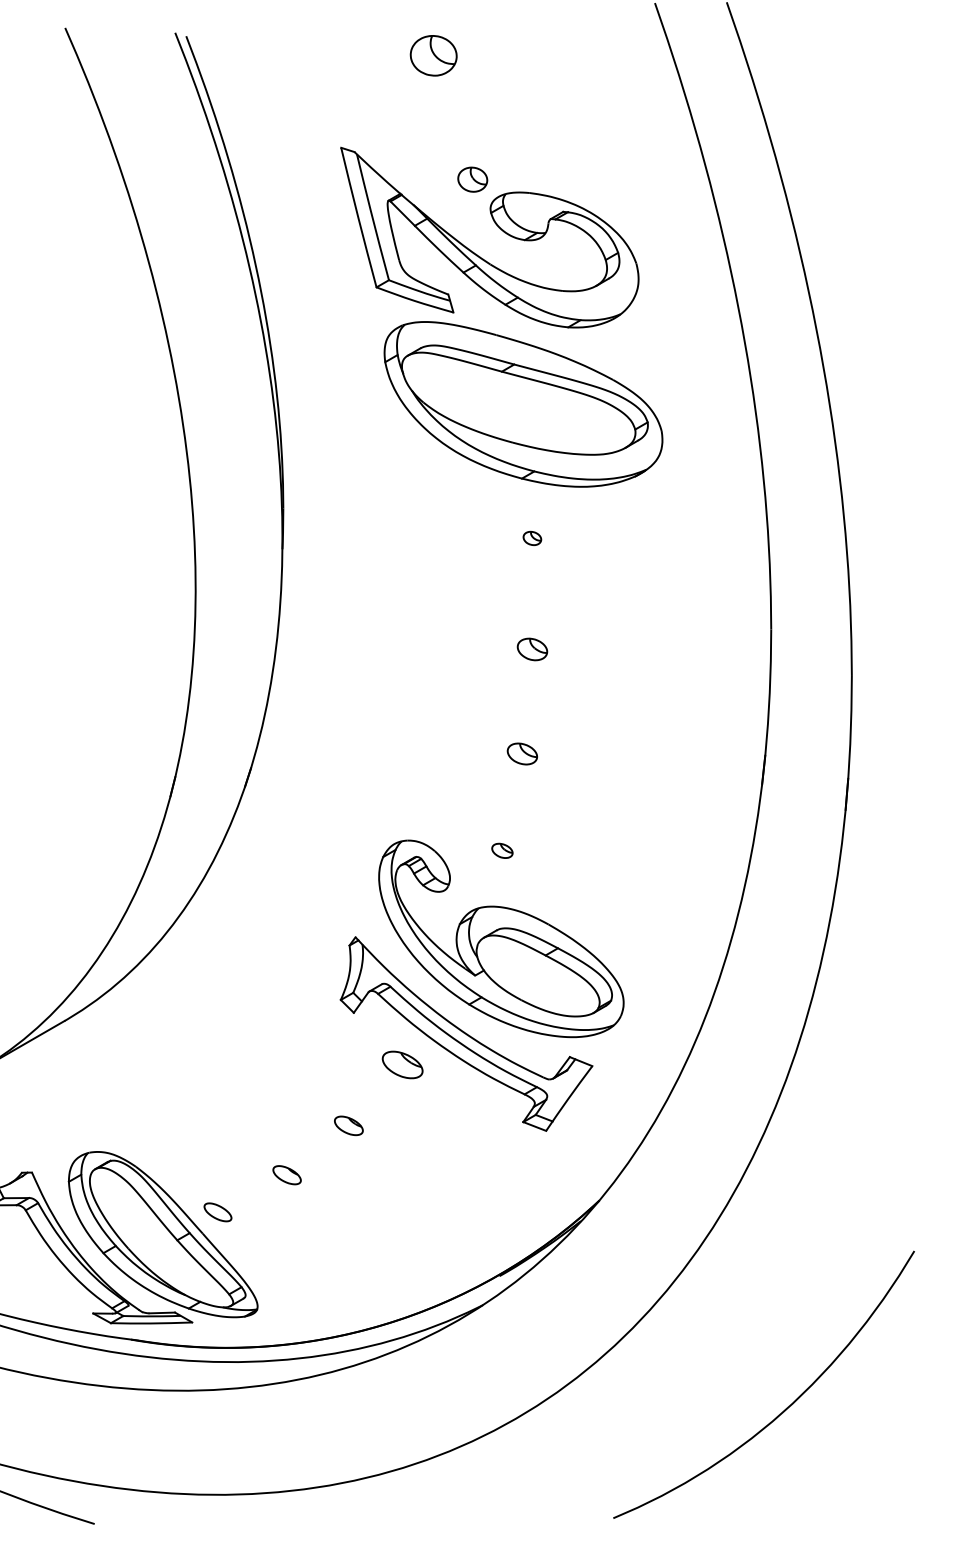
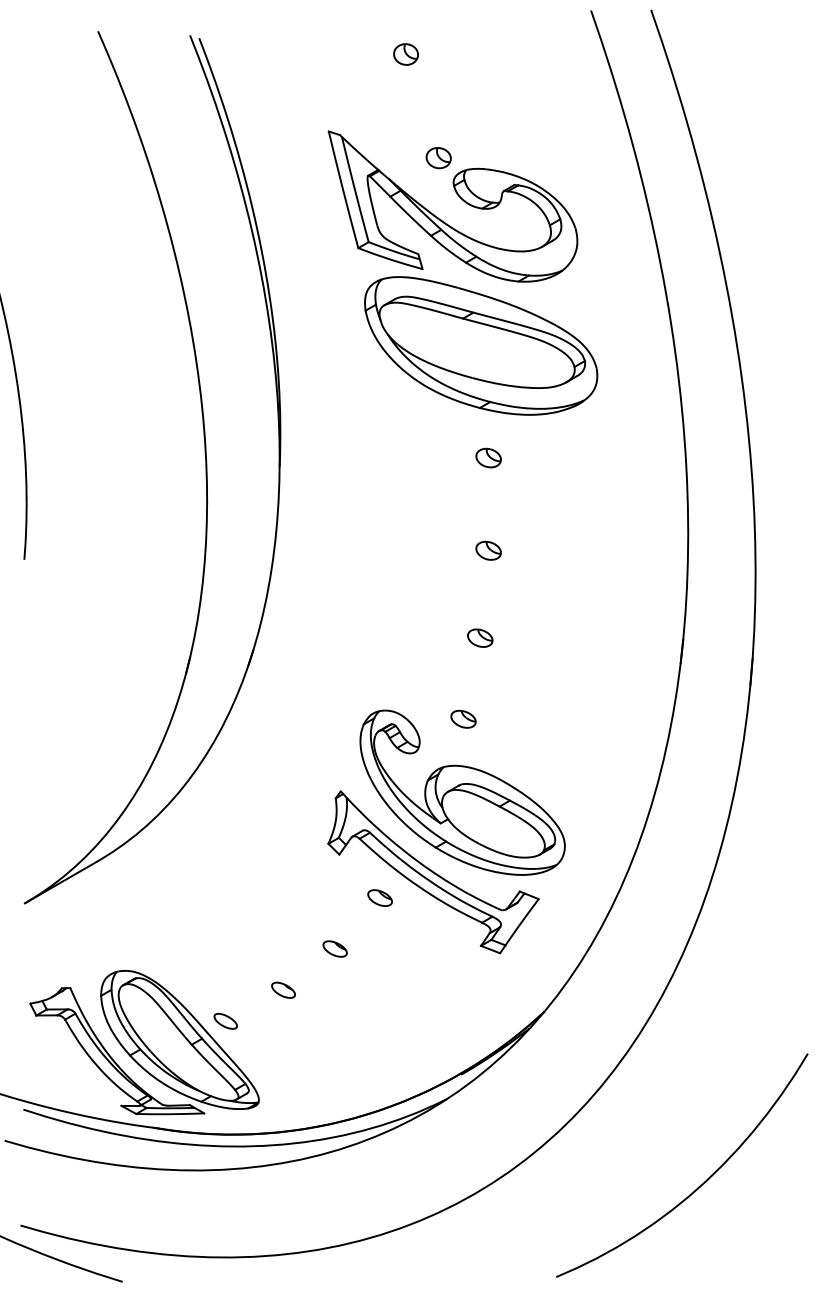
part: (432, 55) -> (405, 54), size x0.62
part: (532, 537) -> (488, 457), size x1.67
part: (502, 850) -> (463, 718), size x1.43
part: (401, 1064) -> (379, 897), size x0.71

